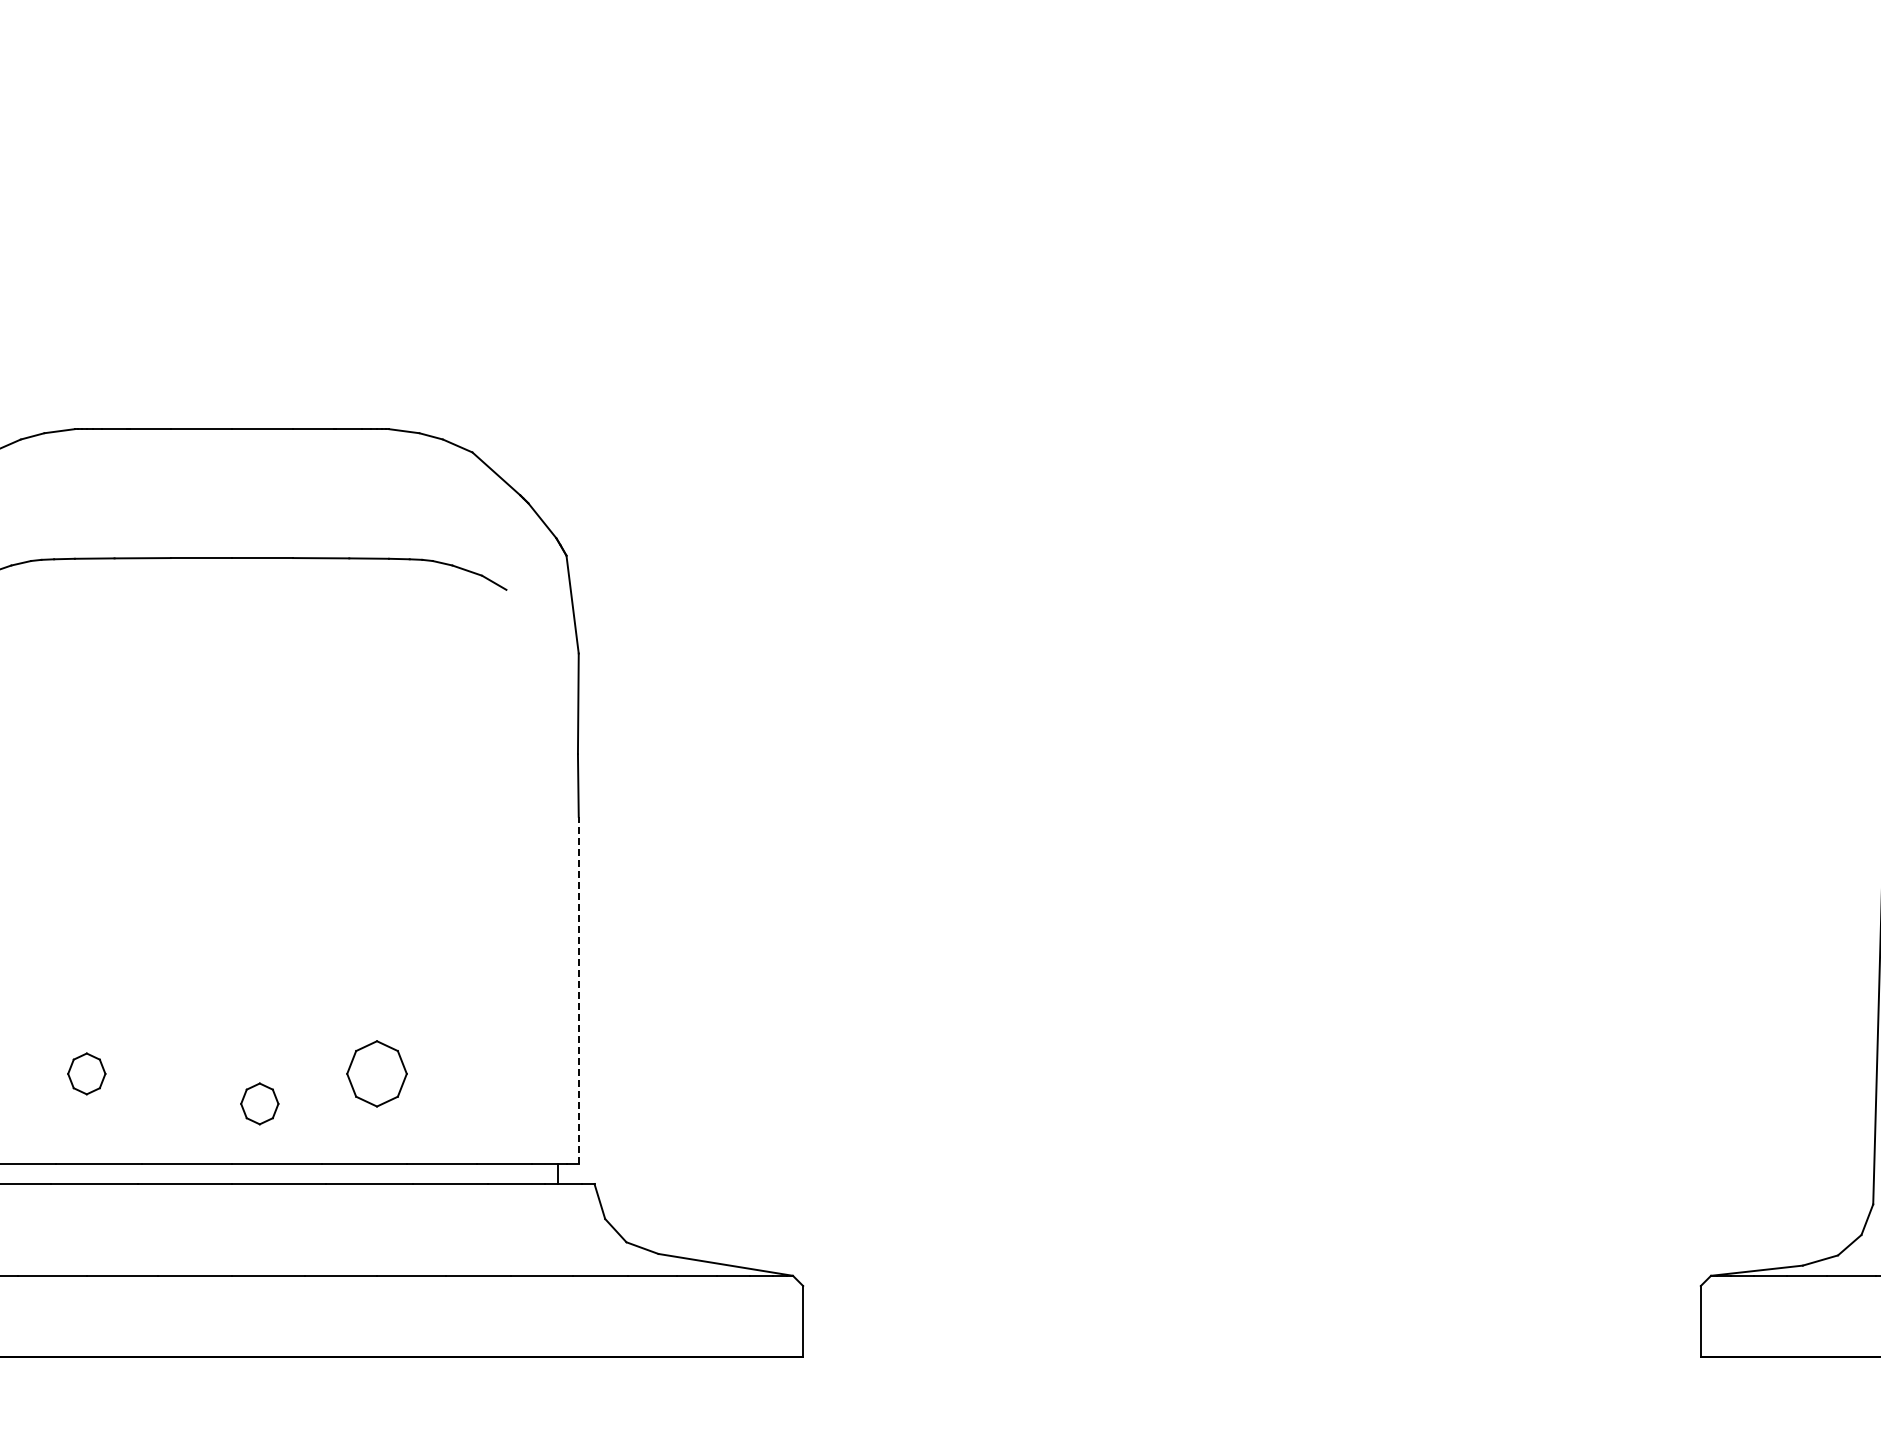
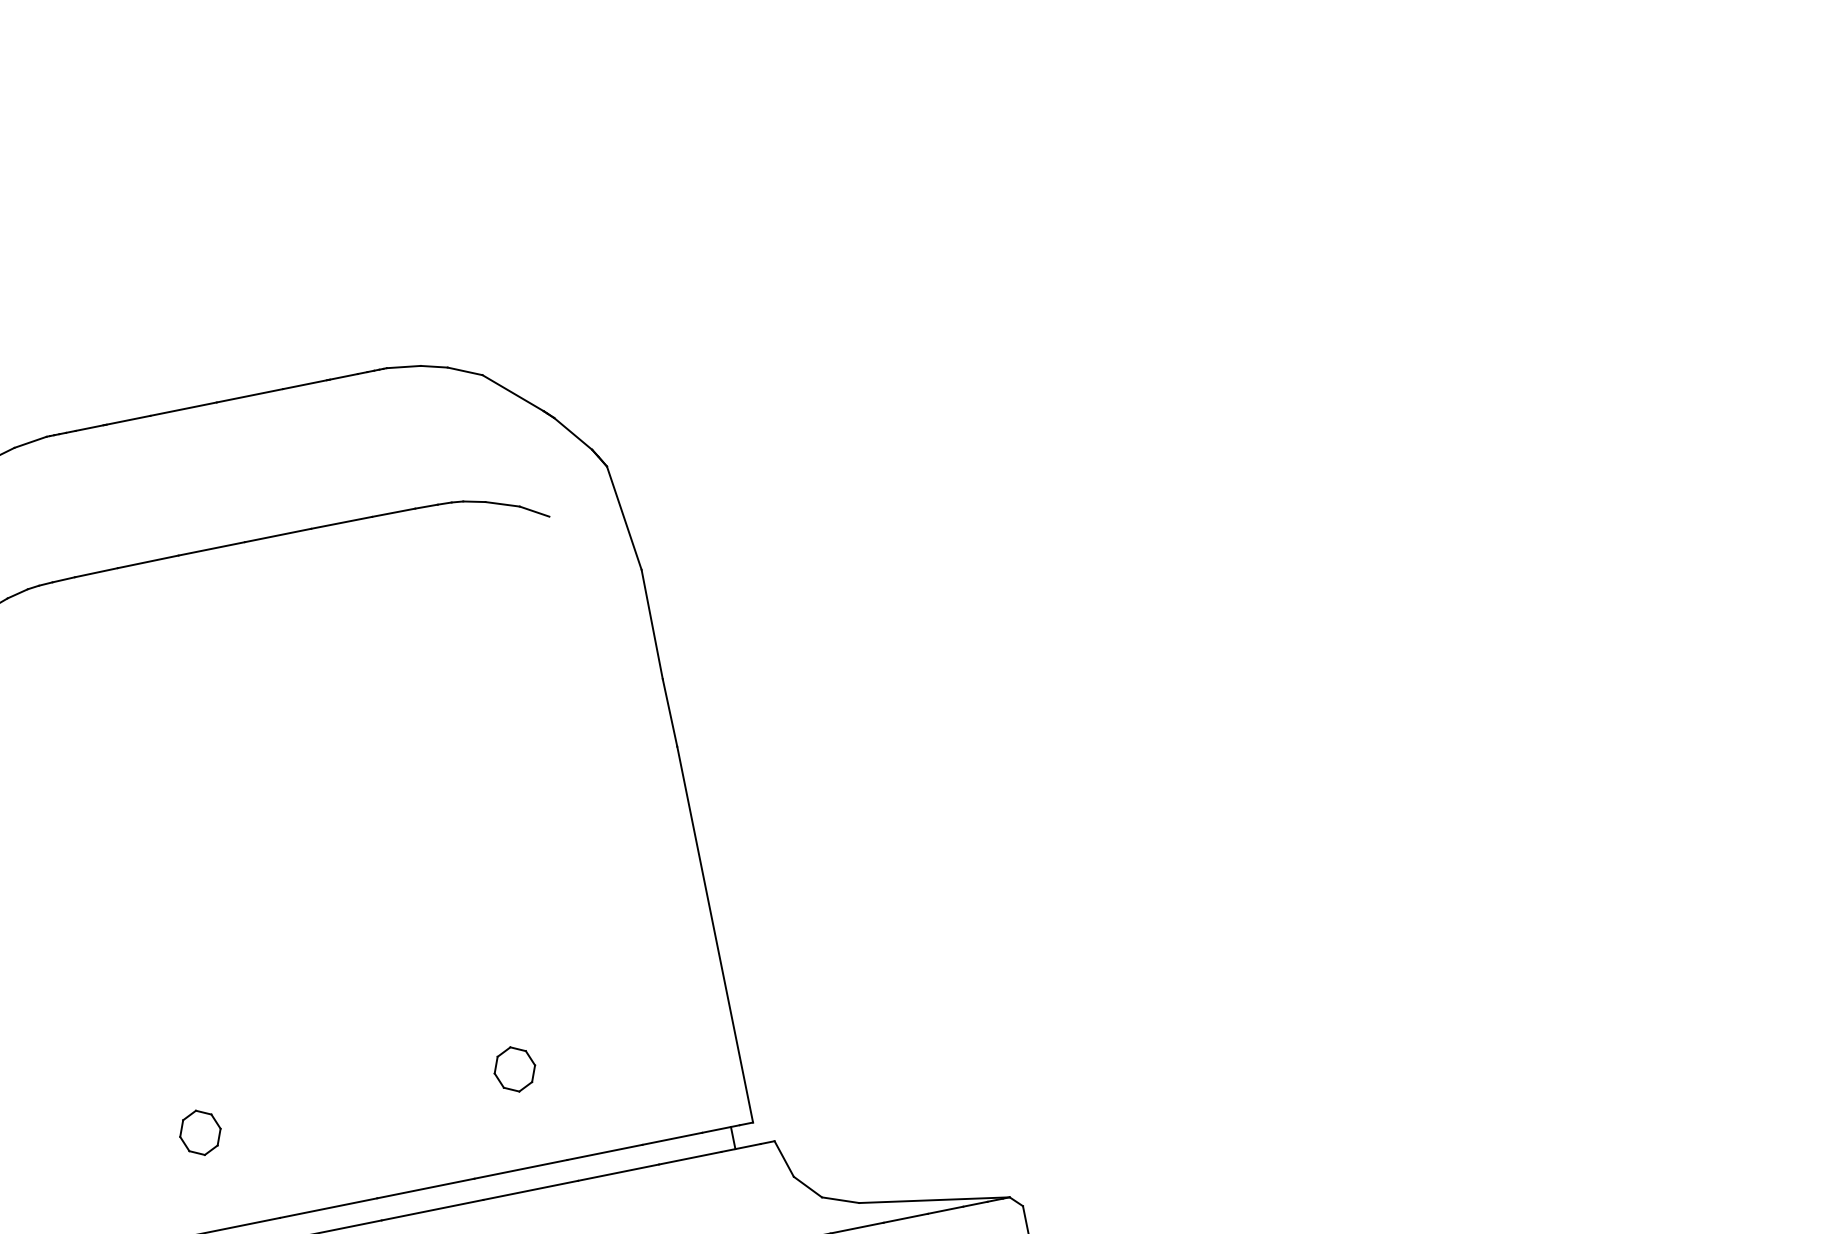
line: (578, 989) -> (714, 933), dashed -> solid
part: (376, 1073) -> (514, 1069), size x0.62
part: (259, 1103) -> (394, 1127), removed

